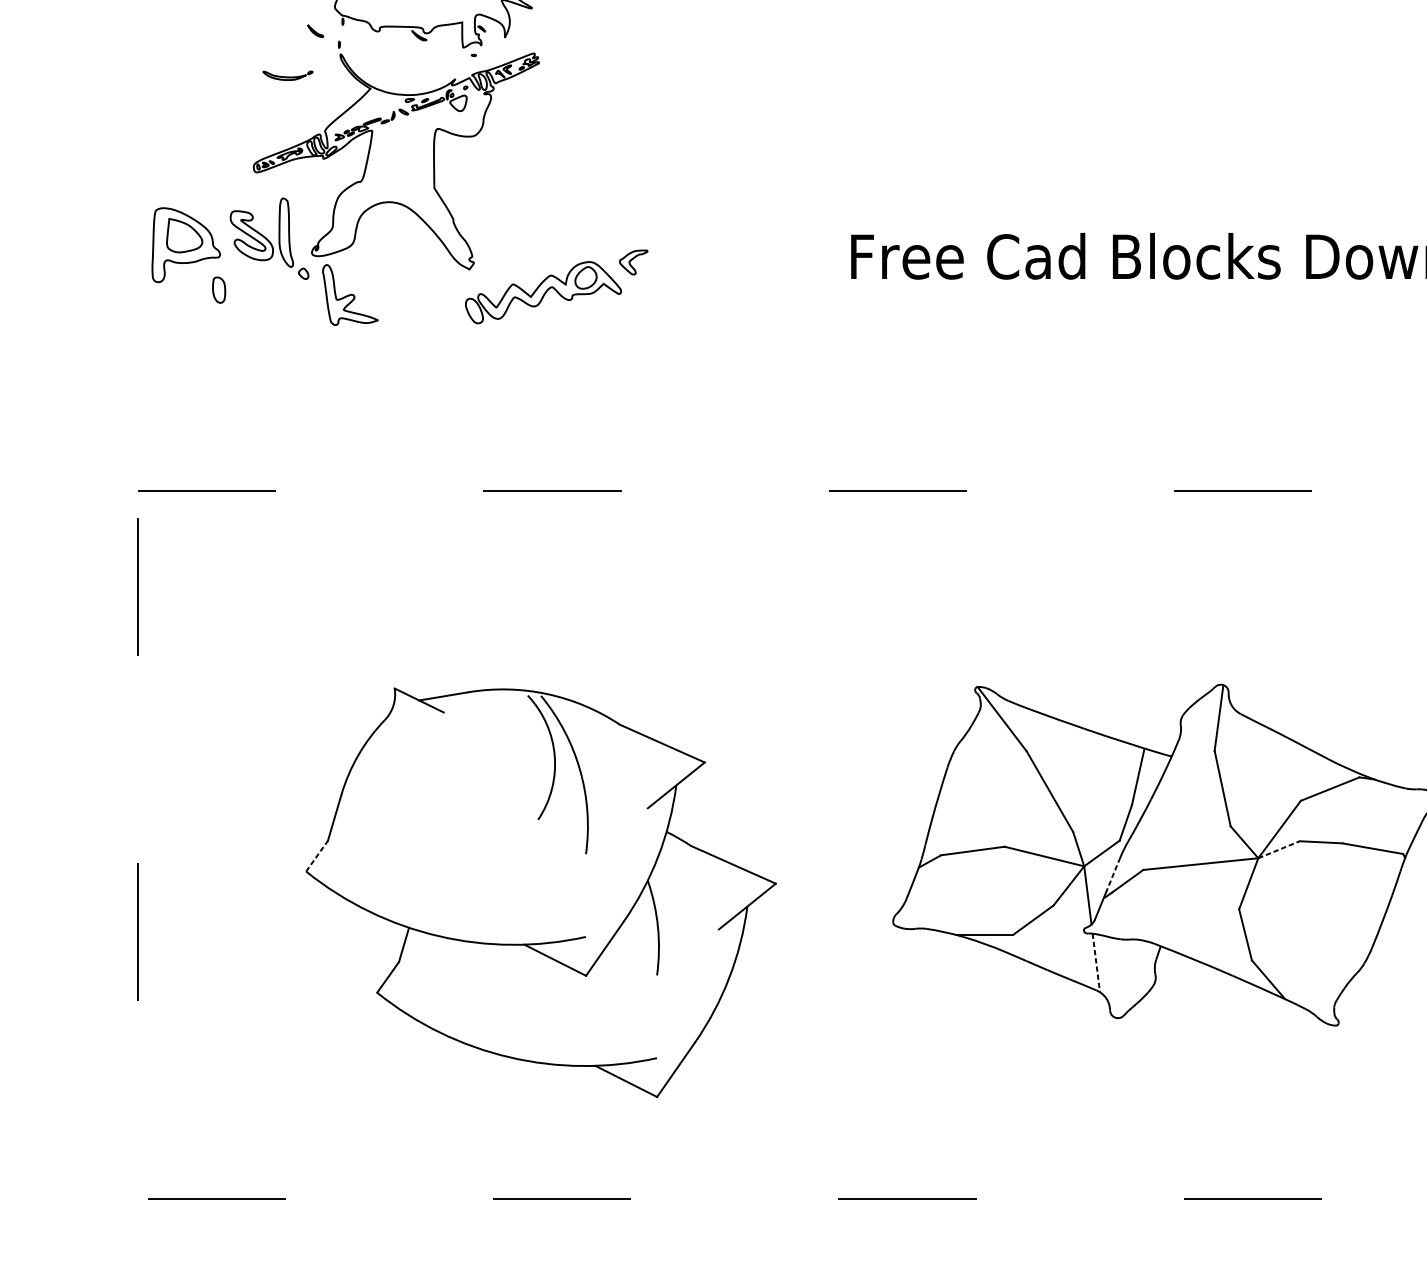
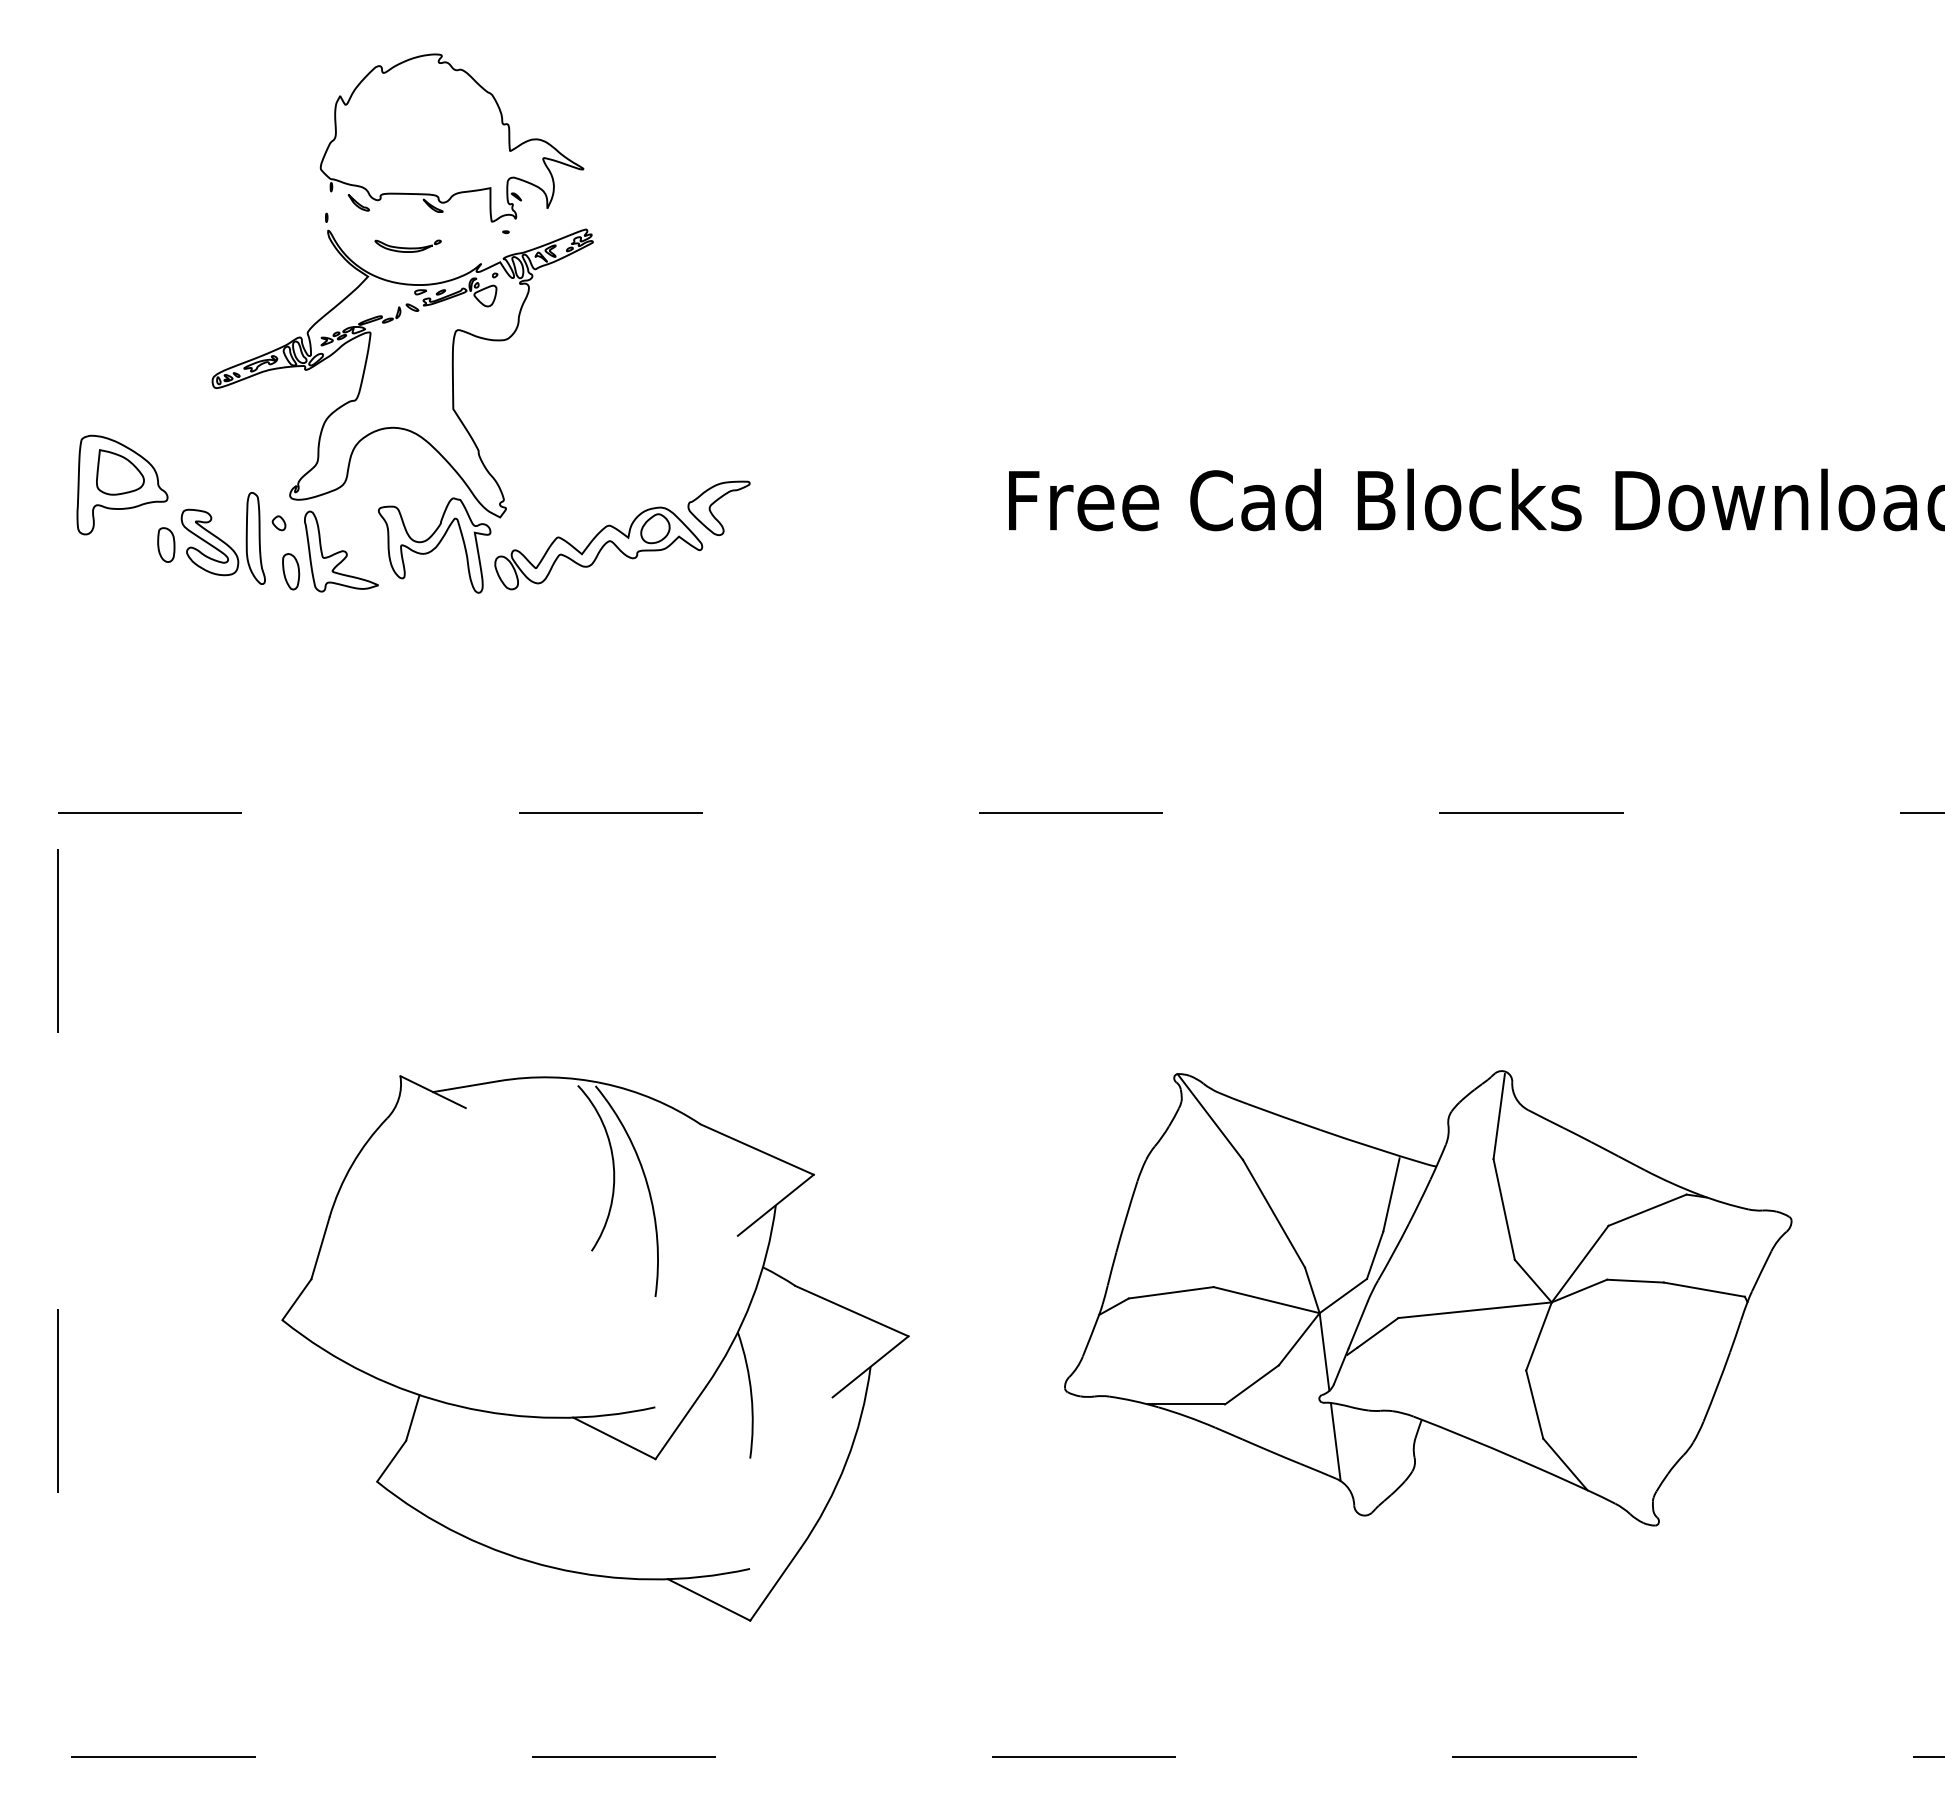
part: (315, 30) -> (358, 202), moved
part: (287, 75) -> (407, 245), moved
part: (261, 232) -> (222, 538), moved
part: (633, 261) -> (718, 507), size x1.67
part: (420, 290) -> (434, 545), added
part: (313, 309) -> (291, 571), added
line: (1279, 850) -> (1579, 1291), dashed -> solid
line: (317, 856) -> (297, 1299), dashed -> solid
line: (1113, 875) -> (1358, 1325), dashed -> solid
line: (1096, 963) -> (1335, 1442), dashed -> solid

